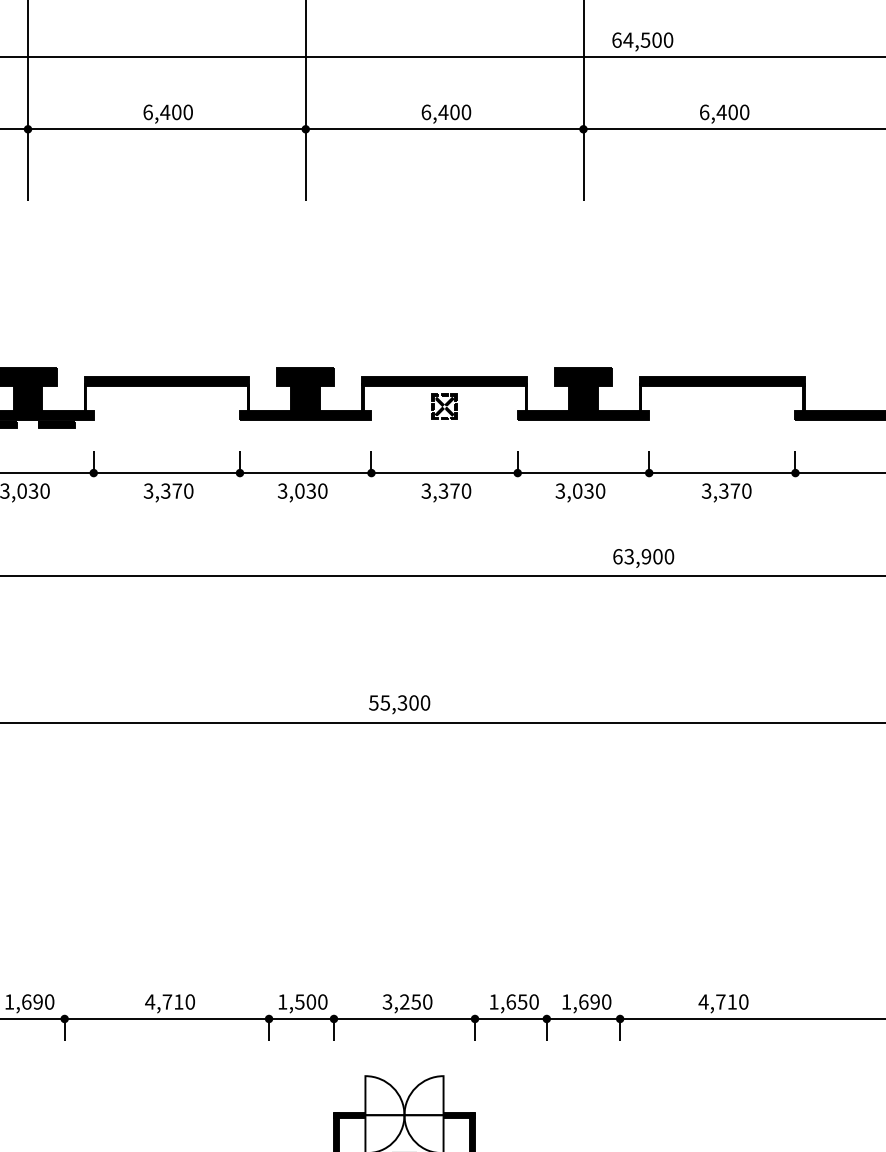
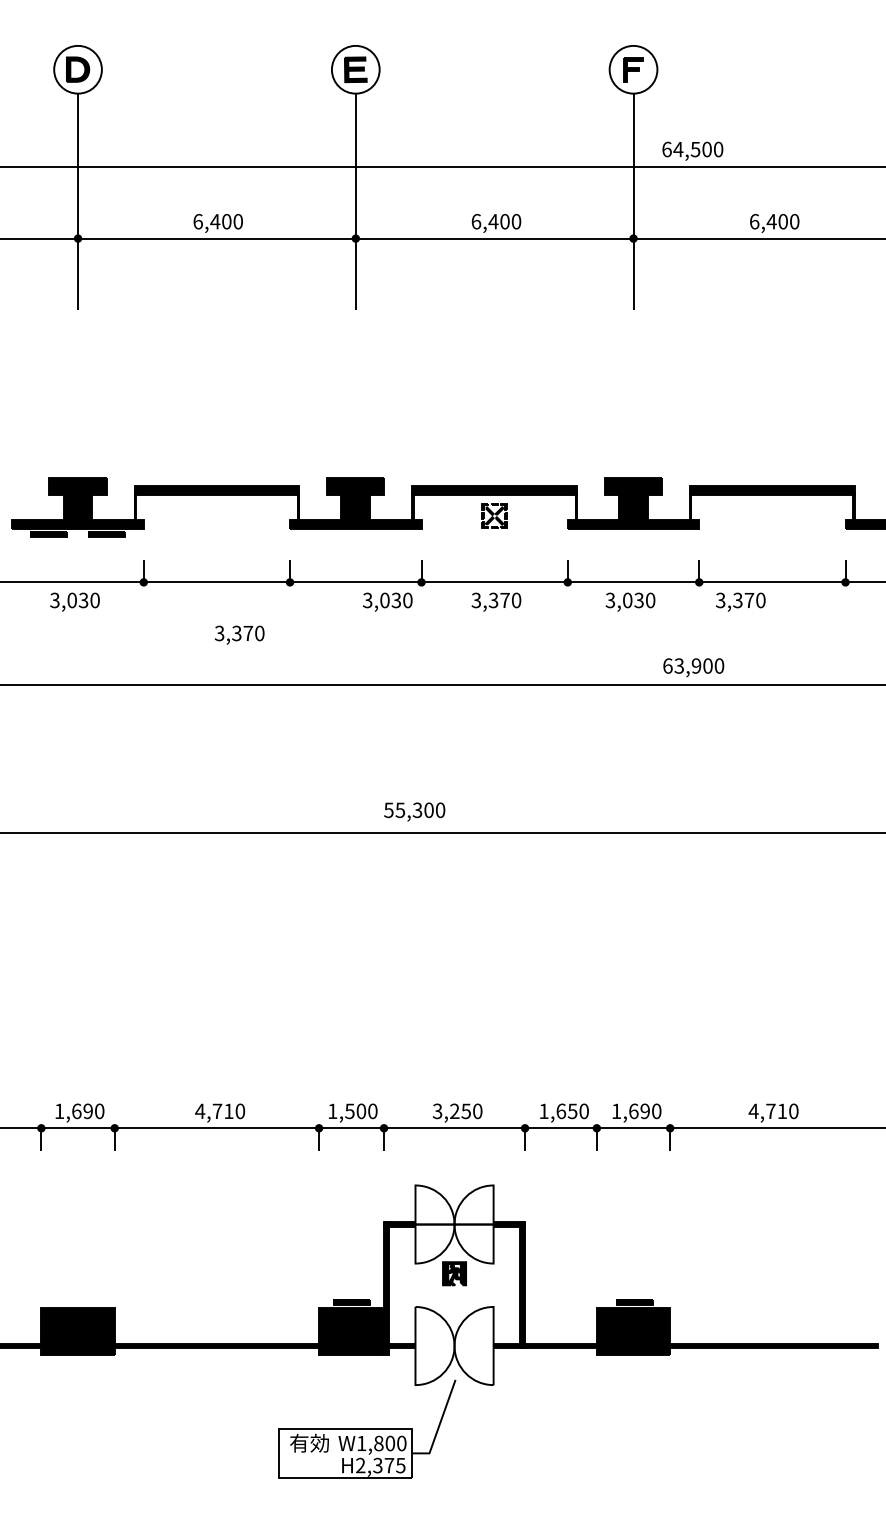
text: (168, 492) -> (239, 634), moved
text: (302, 492) -> (387, 601), moved
text: (726, 492) -> (740, 601), moved
text: (399, 704) -> (414, 811), moved

